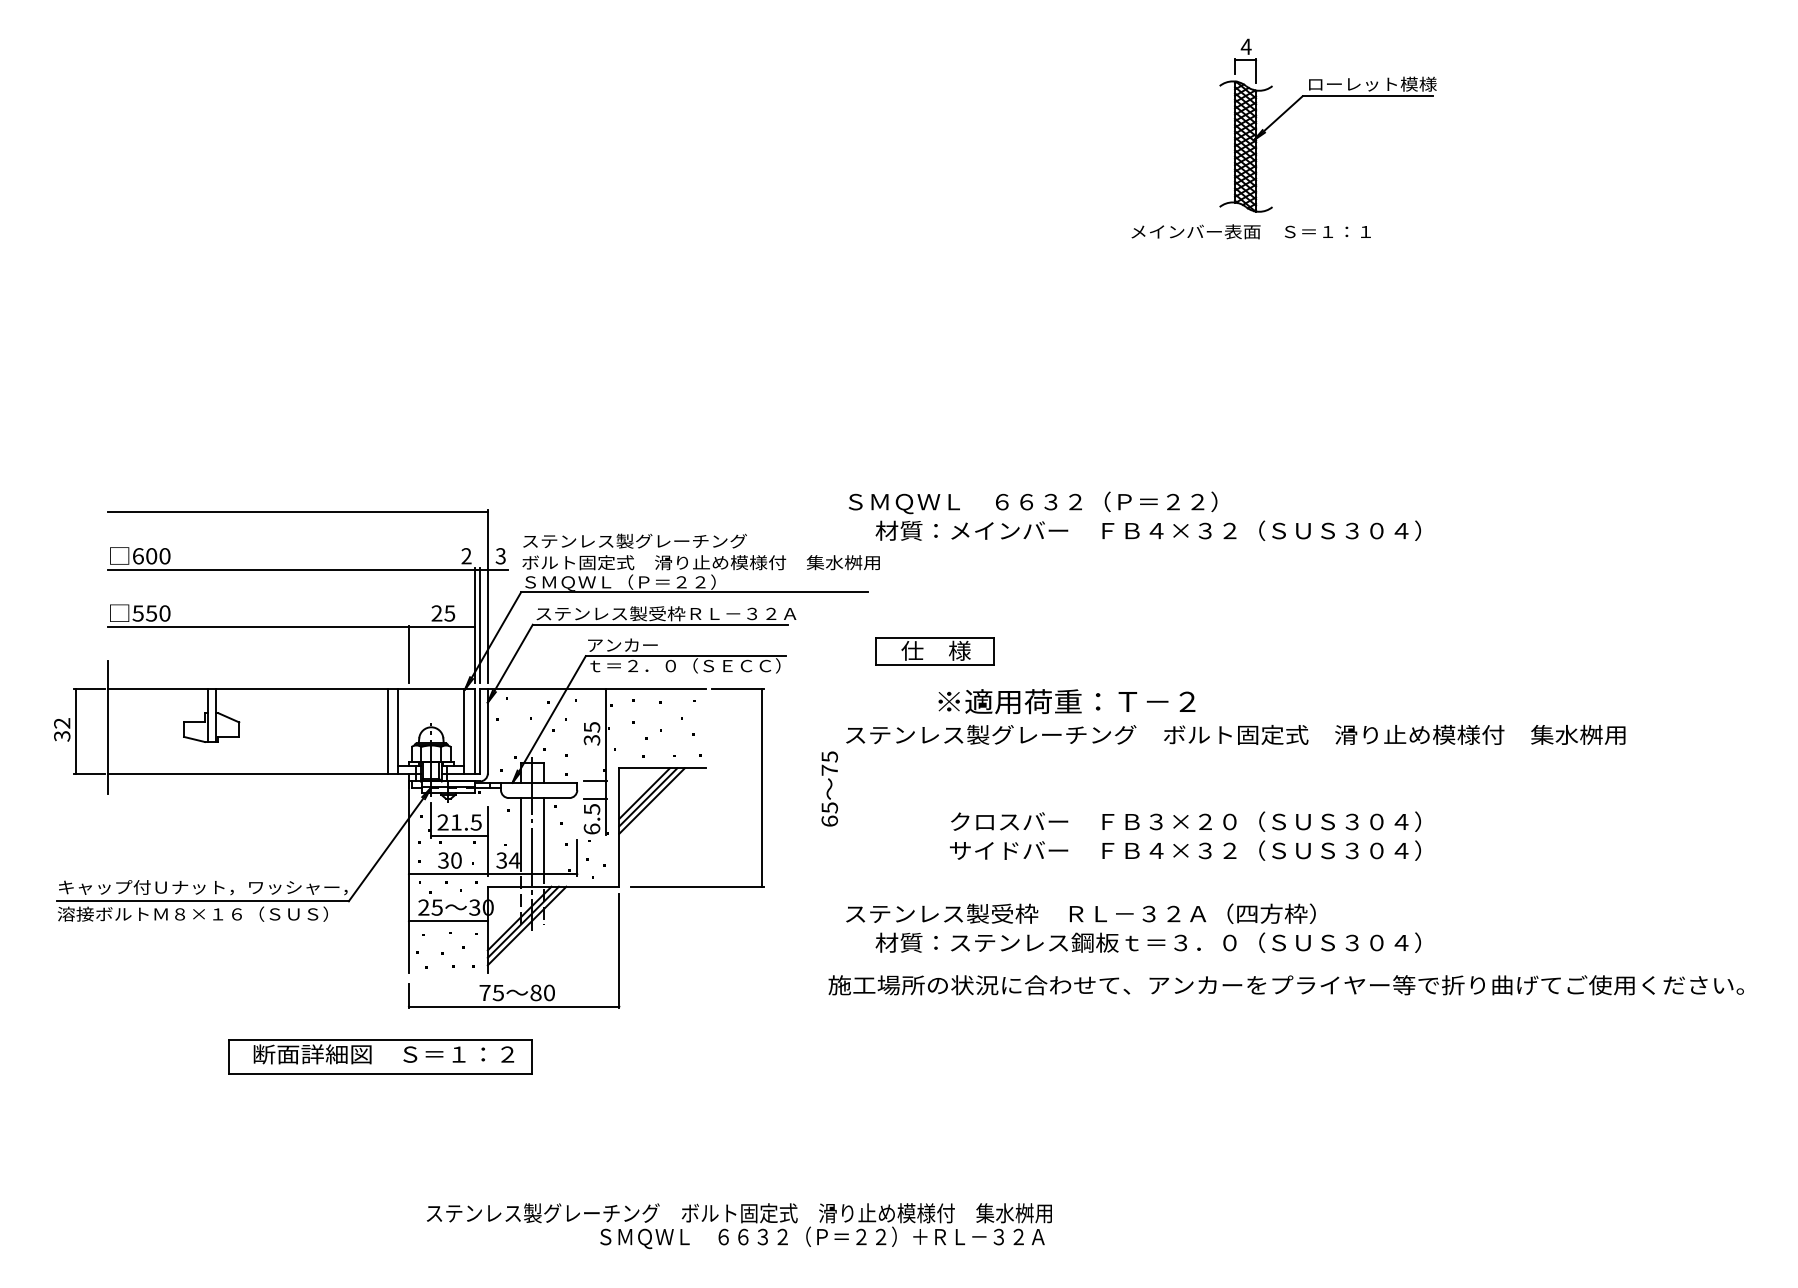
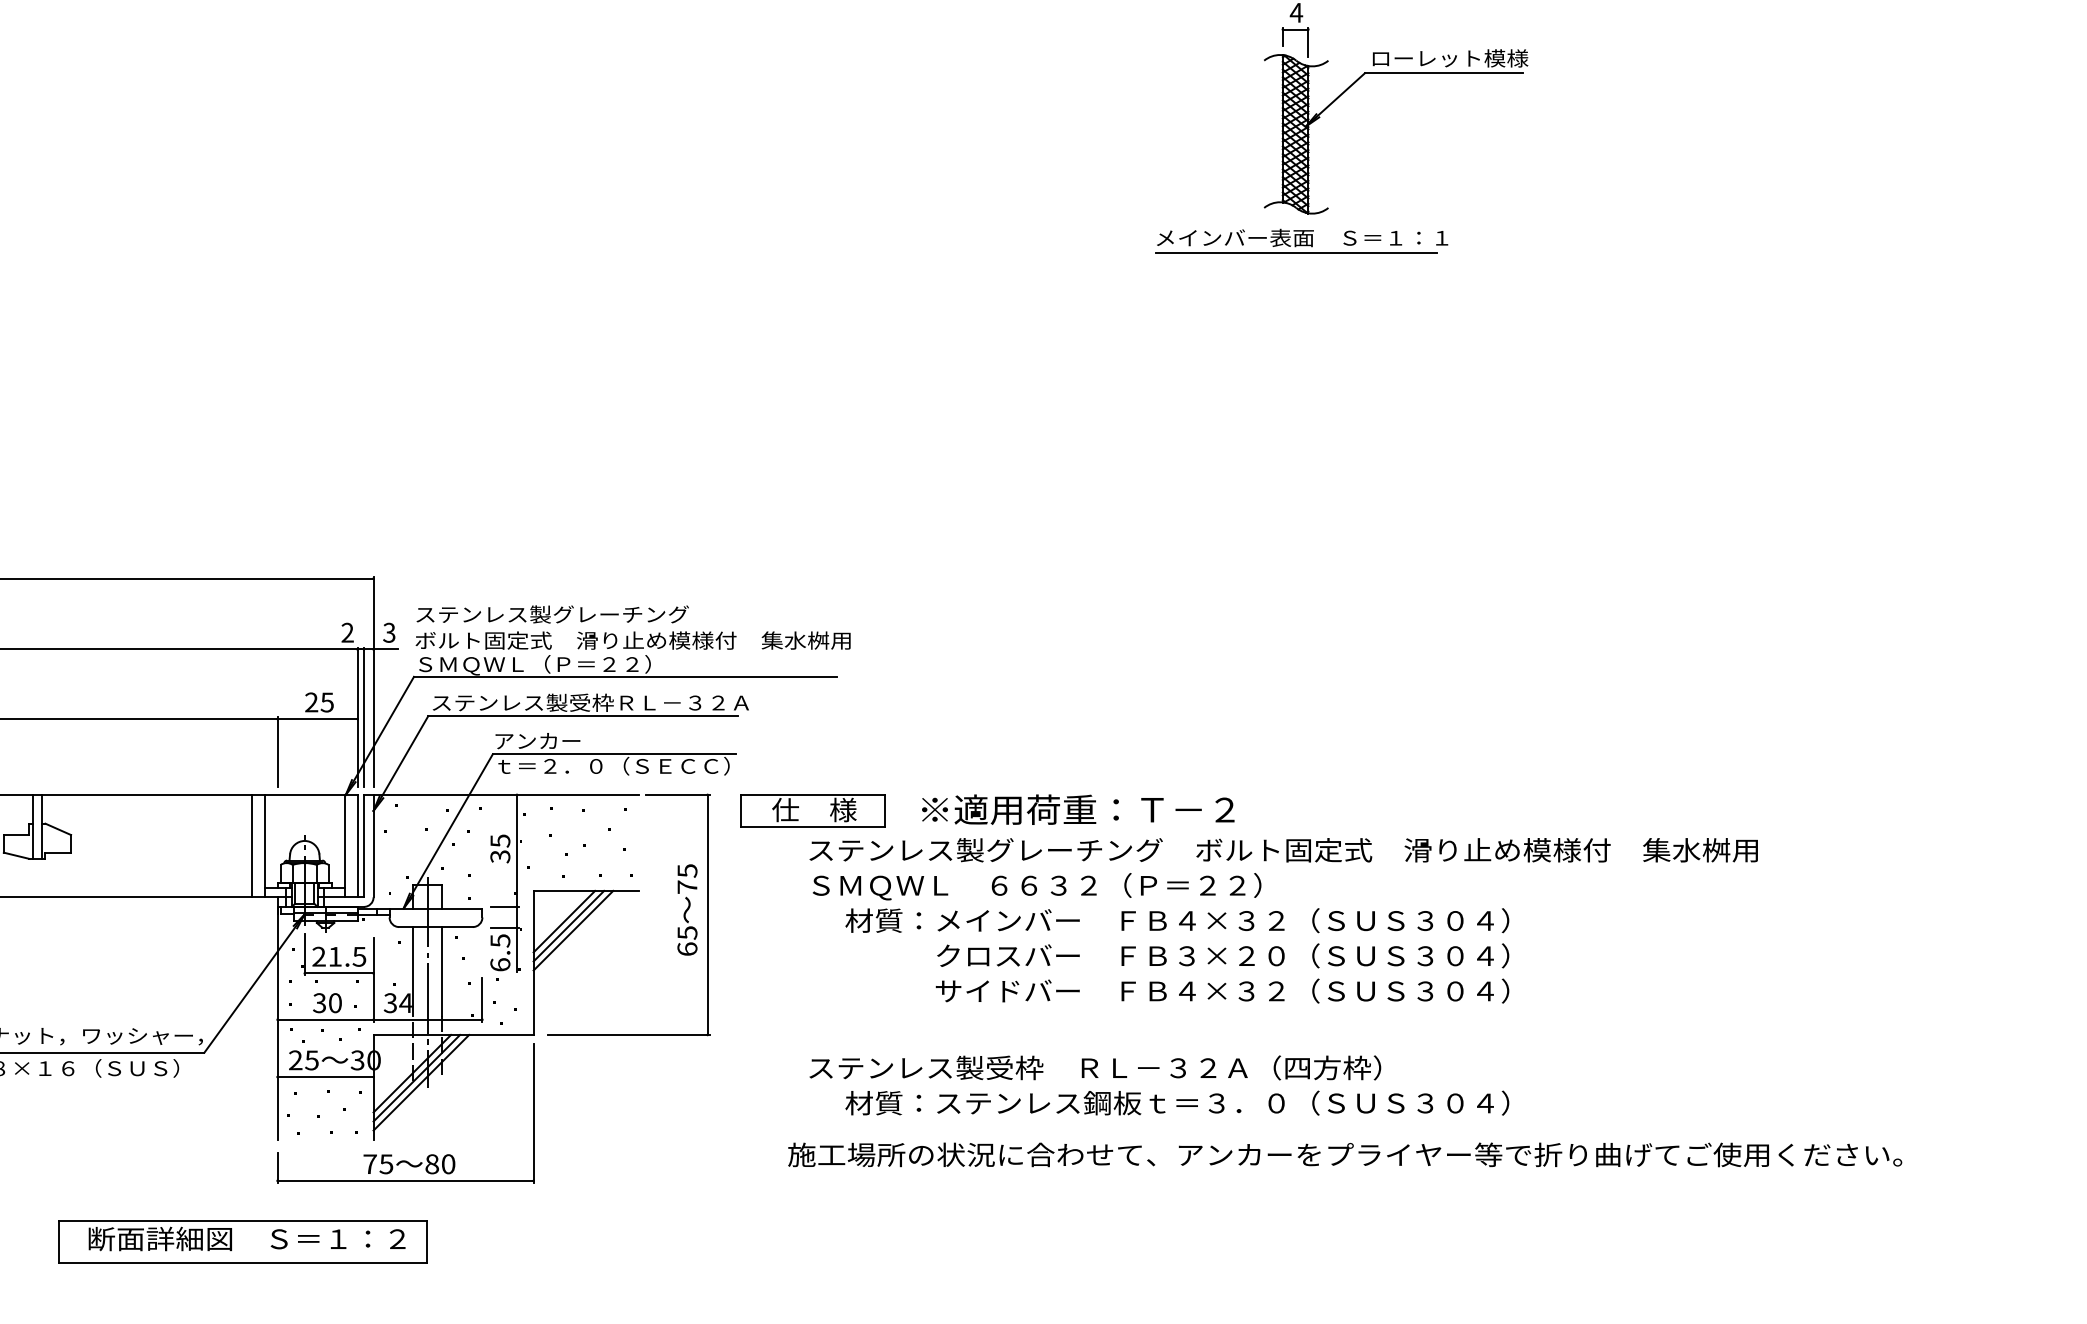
line: (1246, 243) -> (1296, 252), added
text: (1134, 515) -> (1160, 902), moved
part: (934, 651) -> (812, 810), moved
text: (829, 788) -> (687, 909), moved

